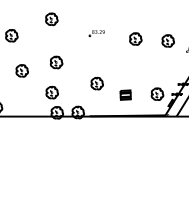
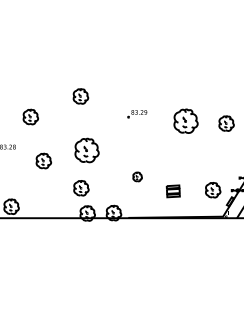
part: (135, 38) -> (185, 120), size x1.6
part: (56, 62) -> (86, 150), size x1.6
part: (97, 83) -> (137, 176), size x0.6

